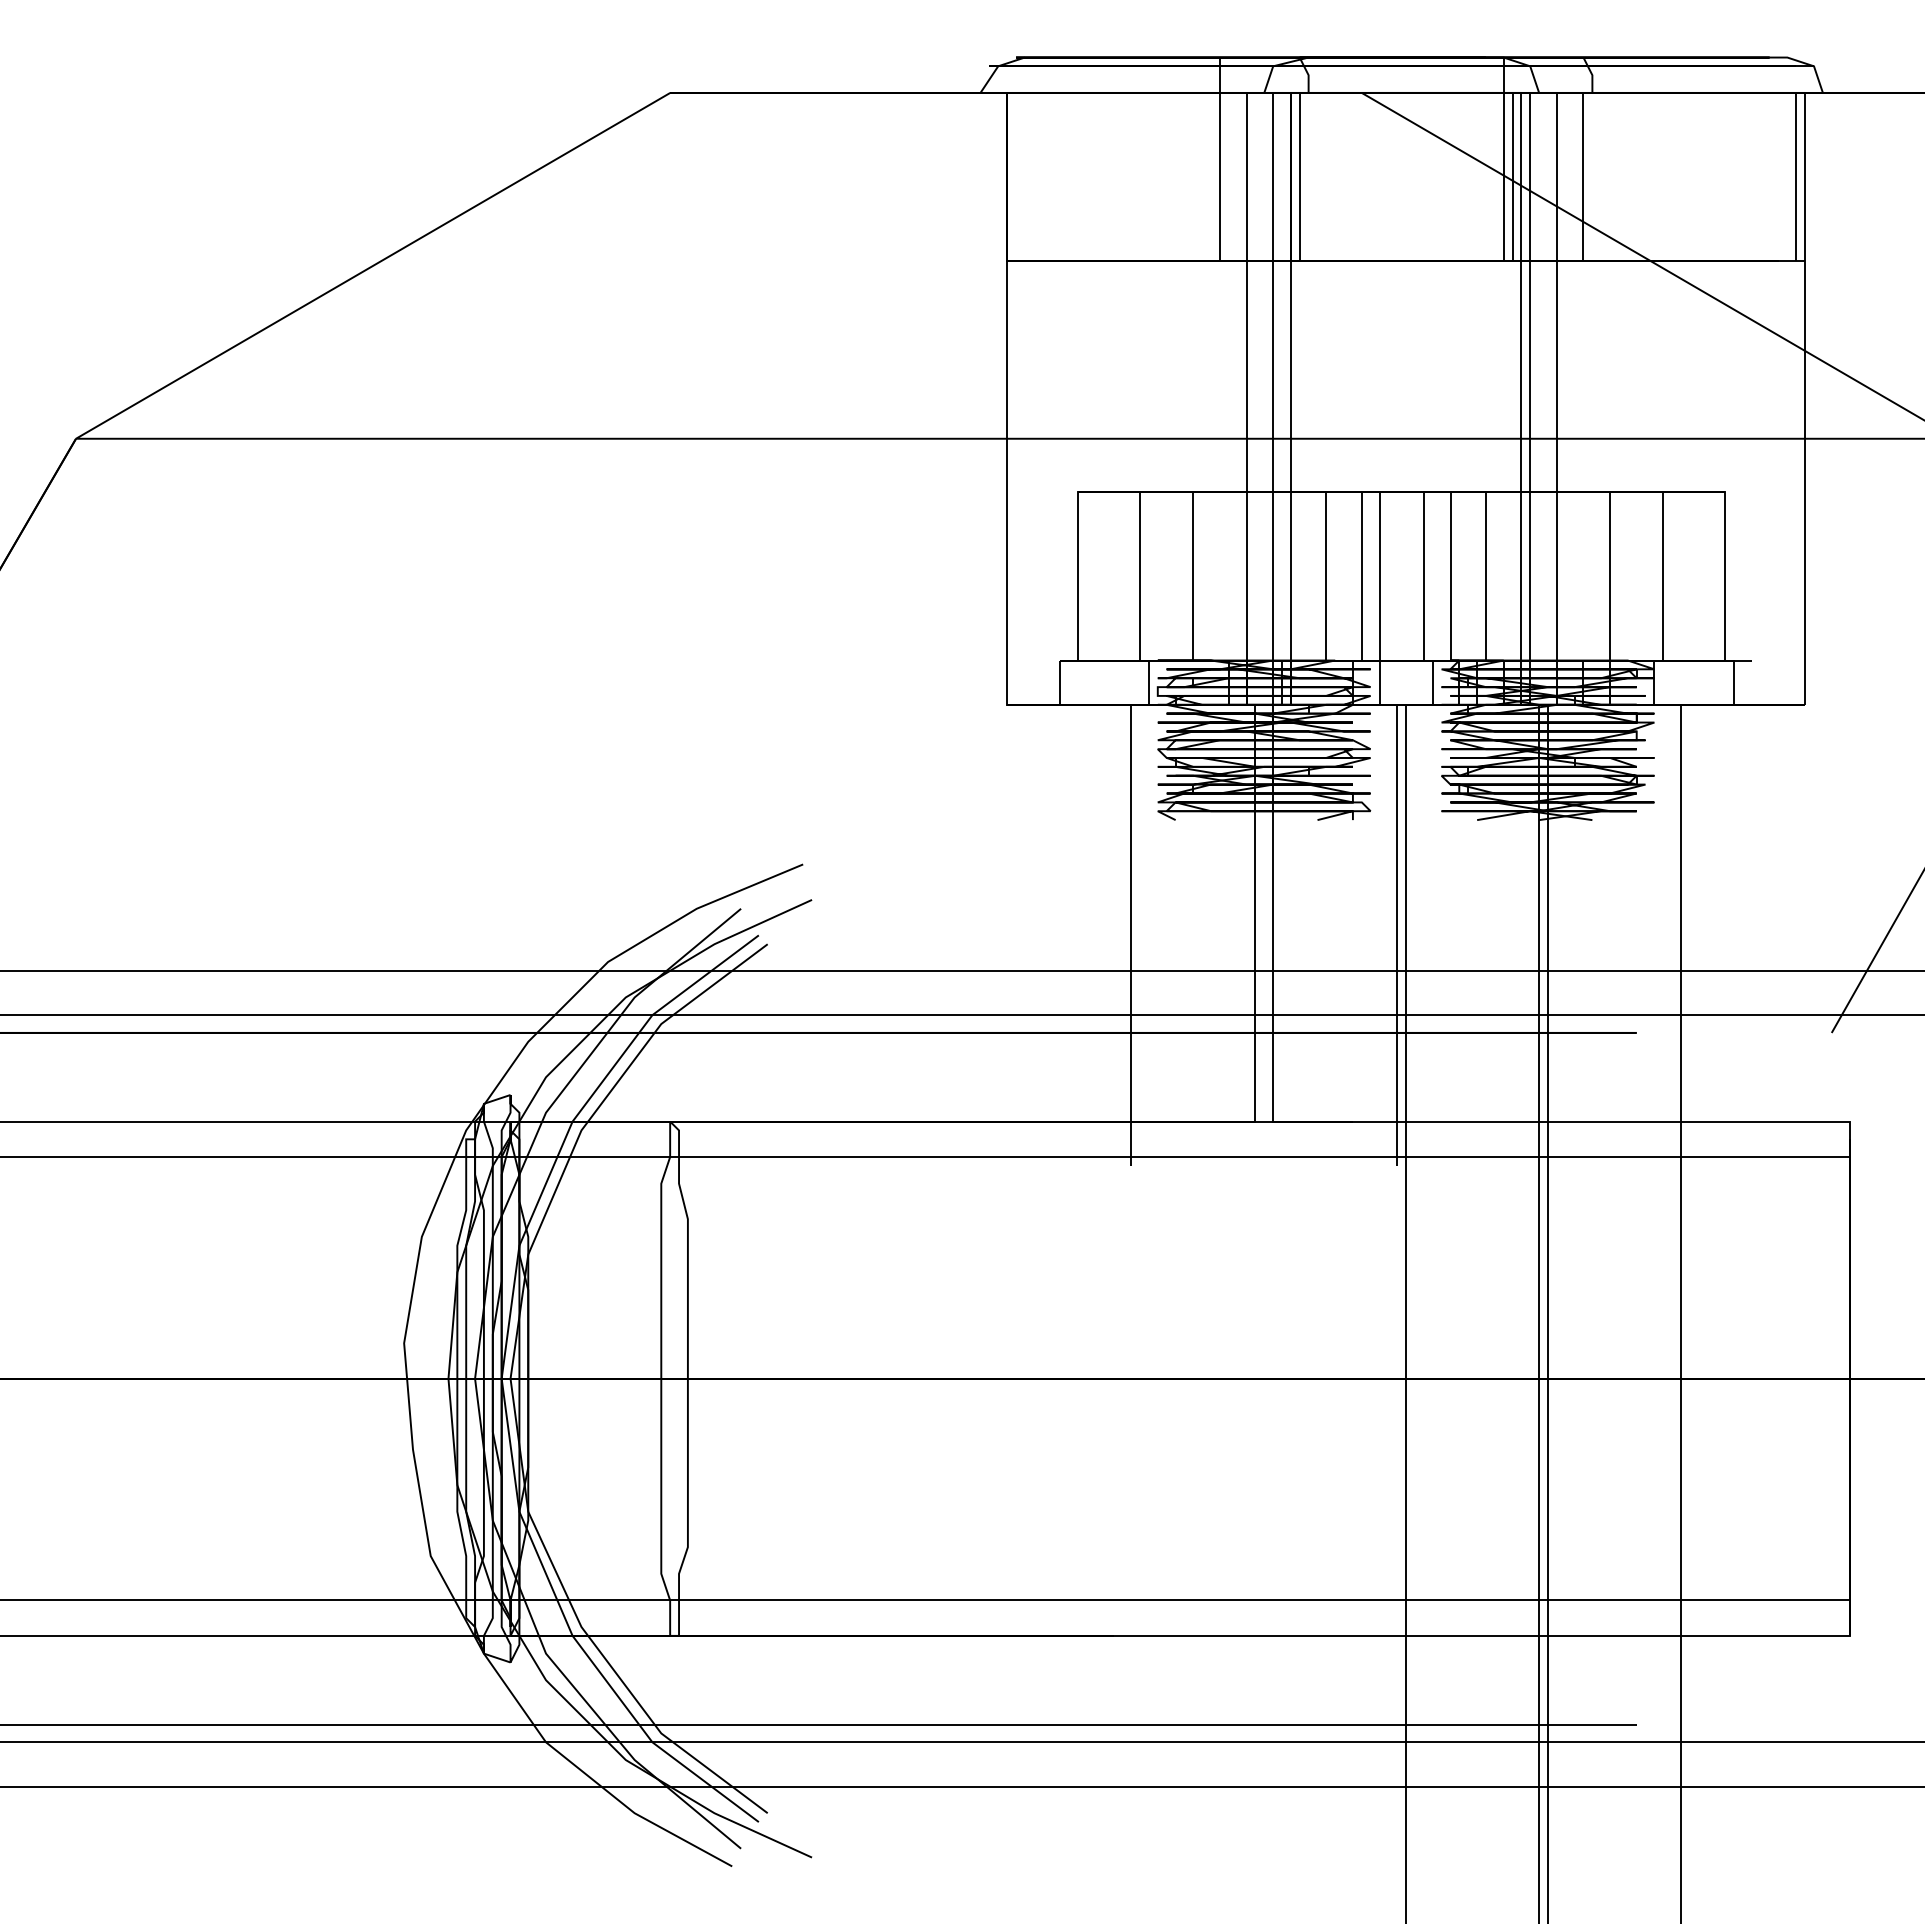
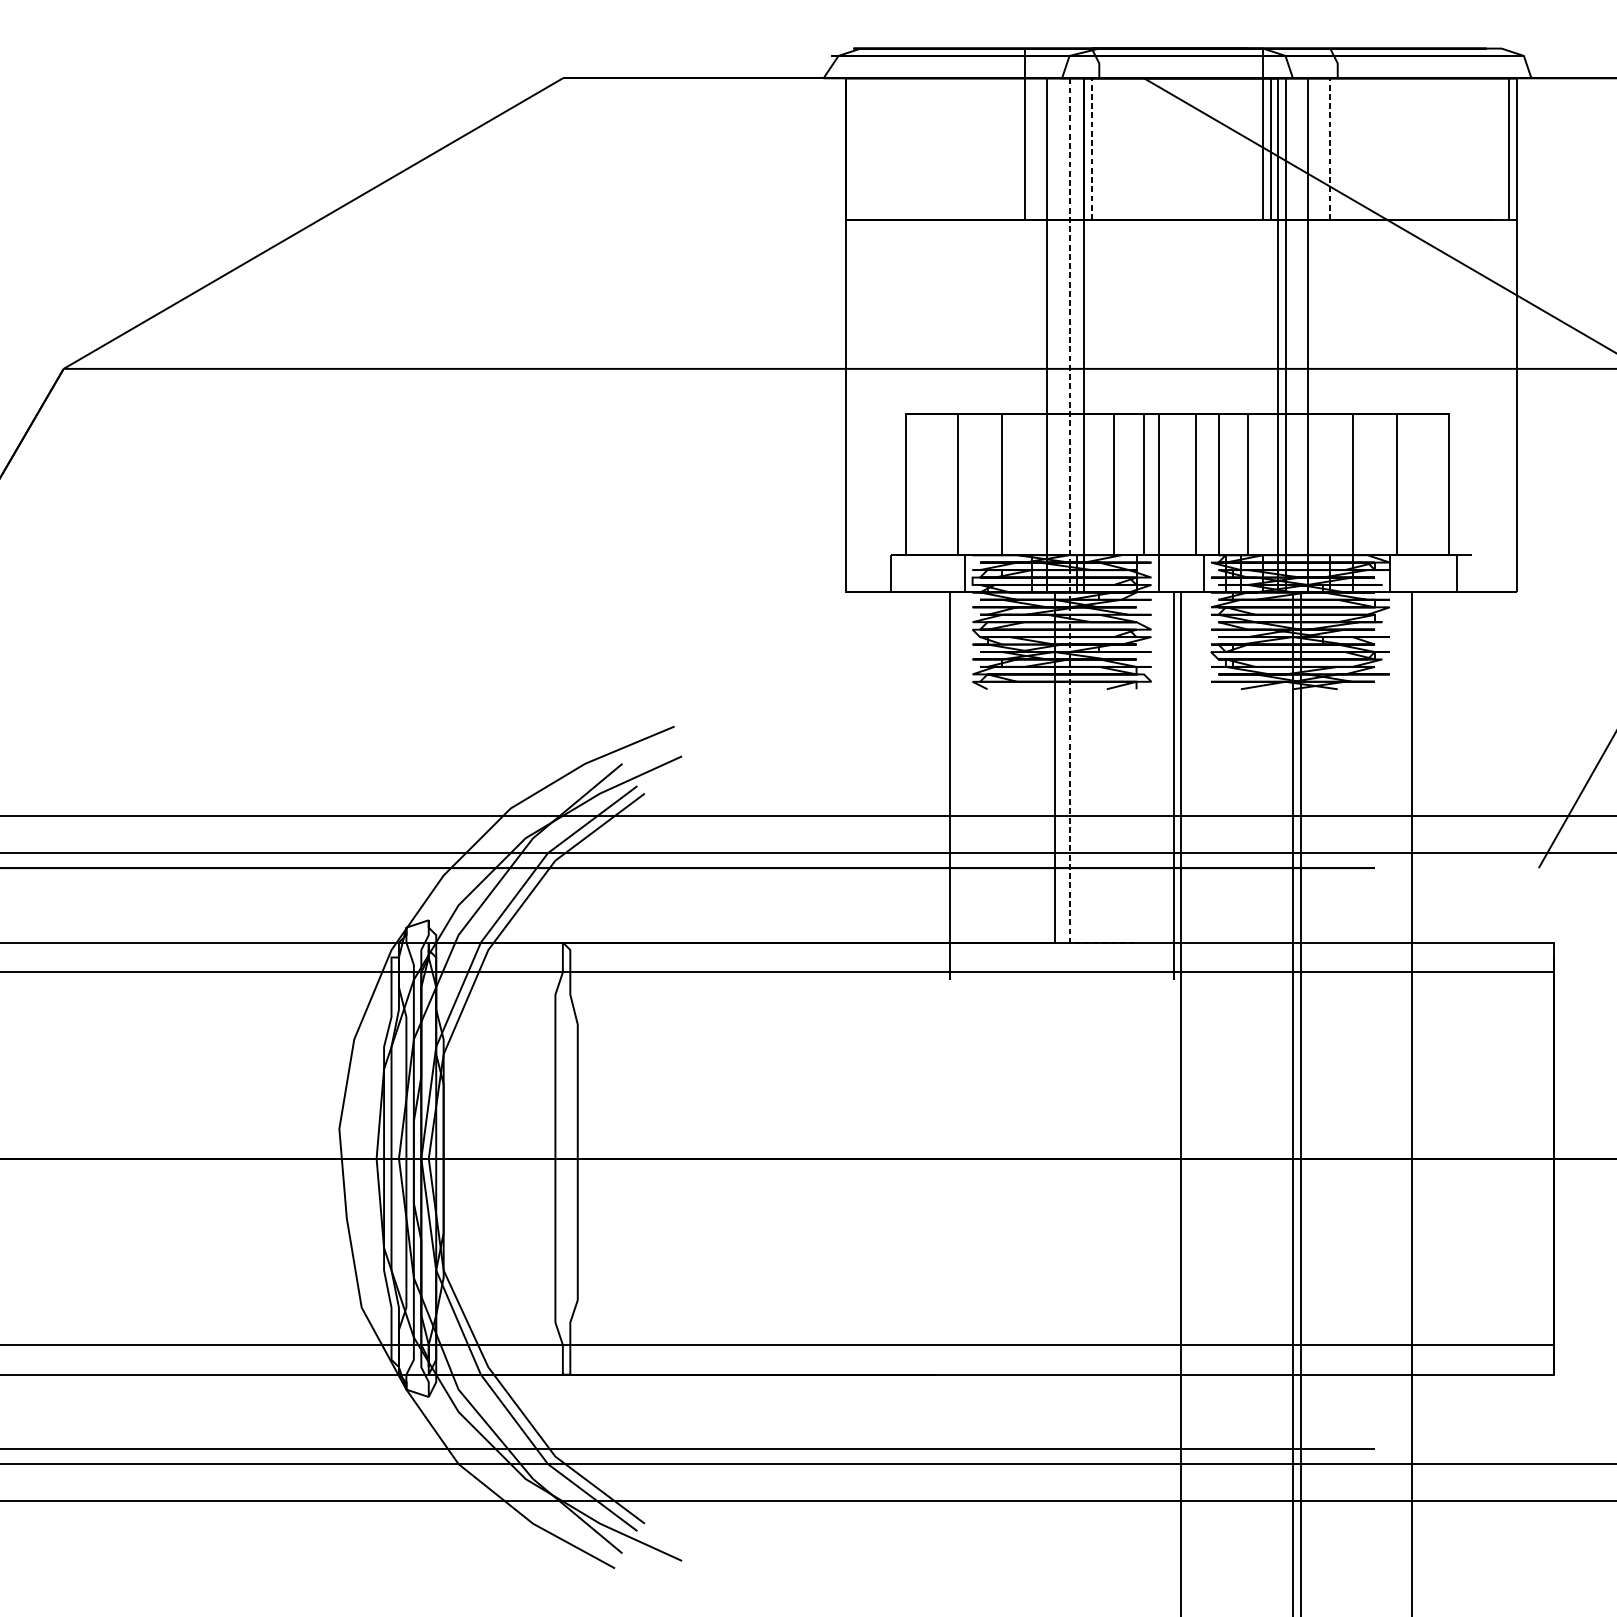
line: (1299, 176) -> (1091, 148), solid -> dashed
line: (1583, 176) -> (1330, 148), solid -> dashed
line: (1273, 648) -> (1069, 545), solid -> dashed

